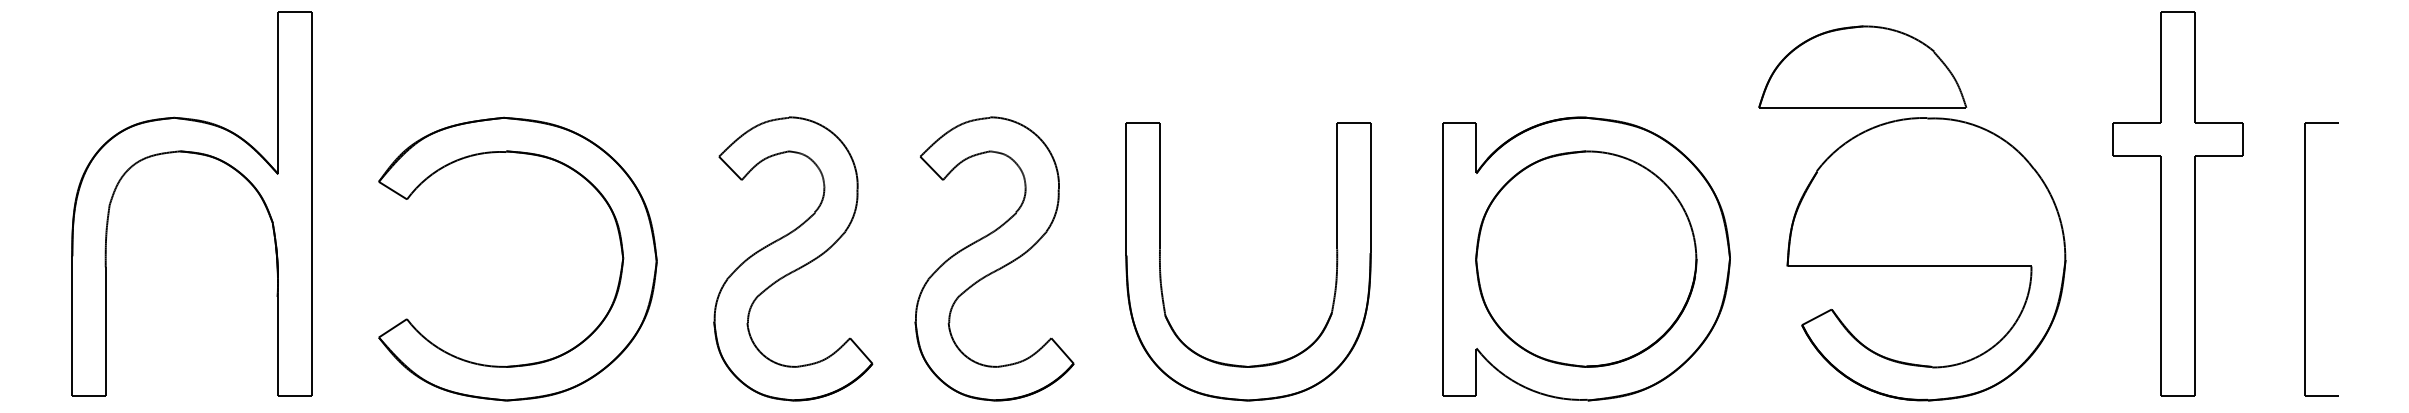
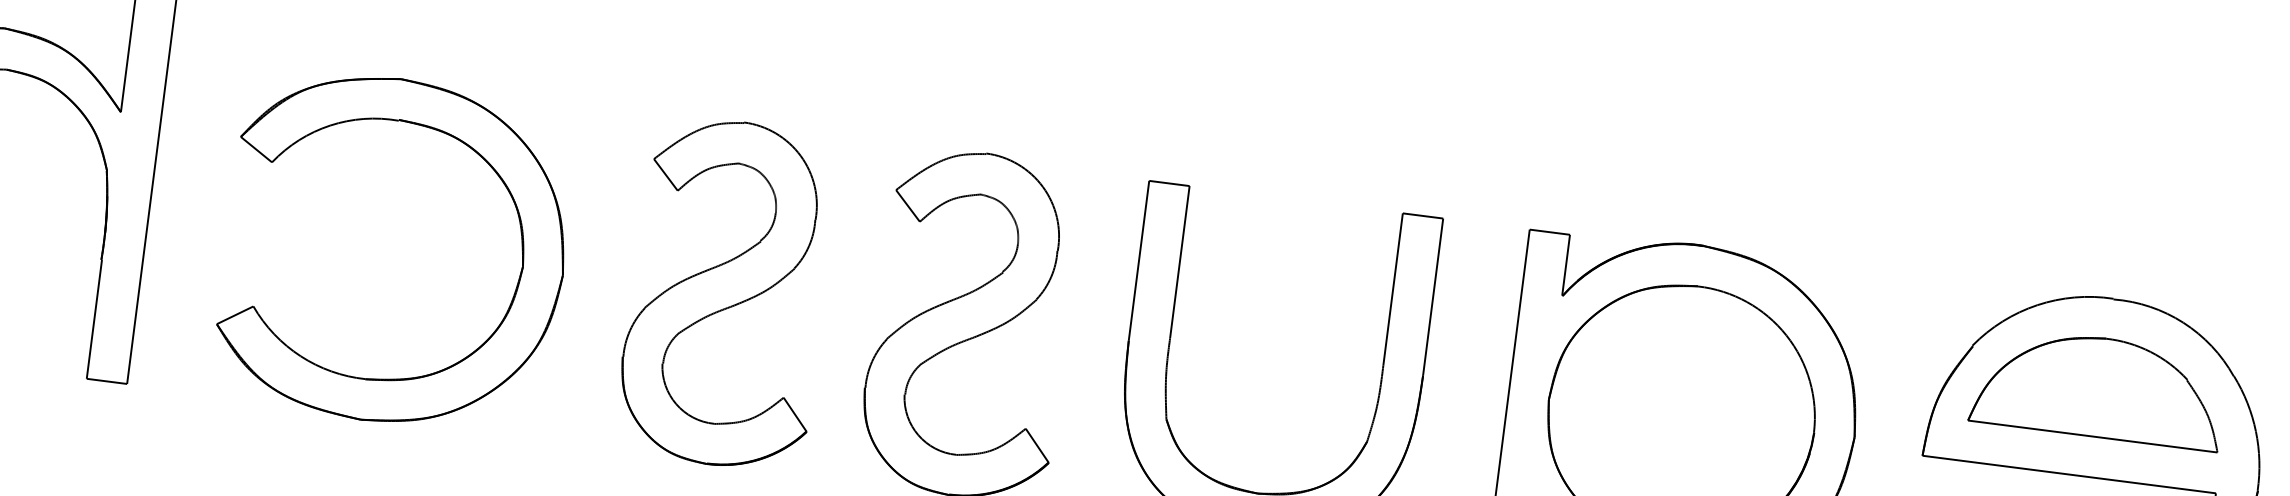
part: (1862, 66) -> (2098, 386), moved

